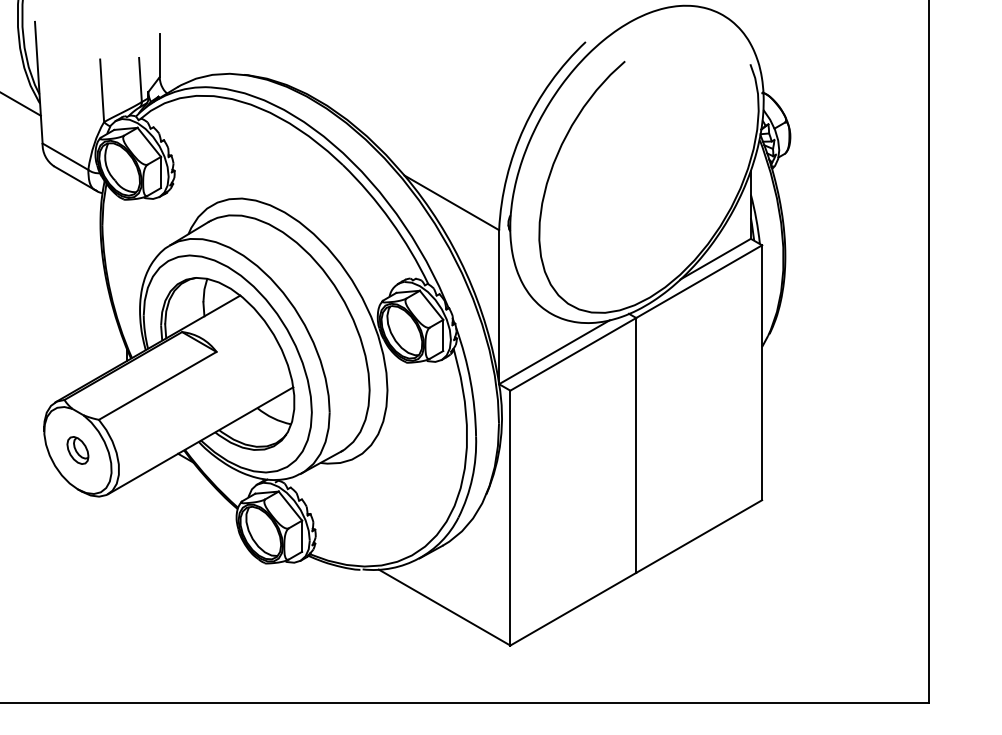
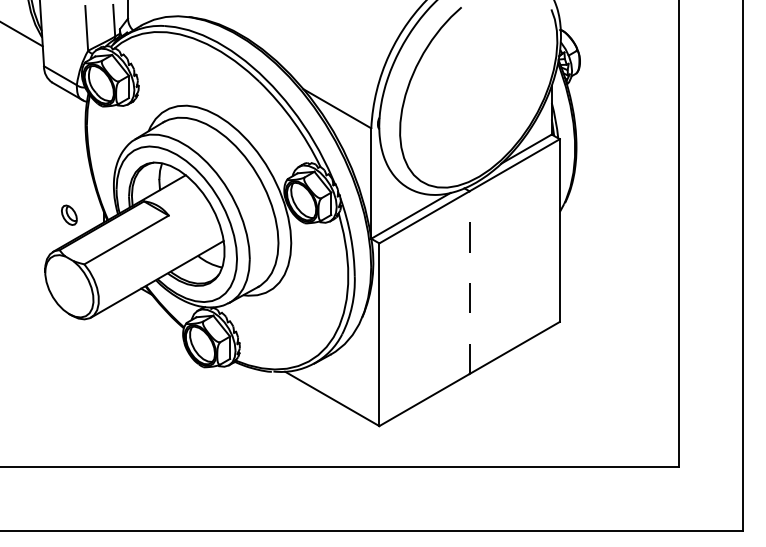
line: (636, 445) -> (469, 282), solid -> dashed
part: (78, 449) -> (69, 214), moved

